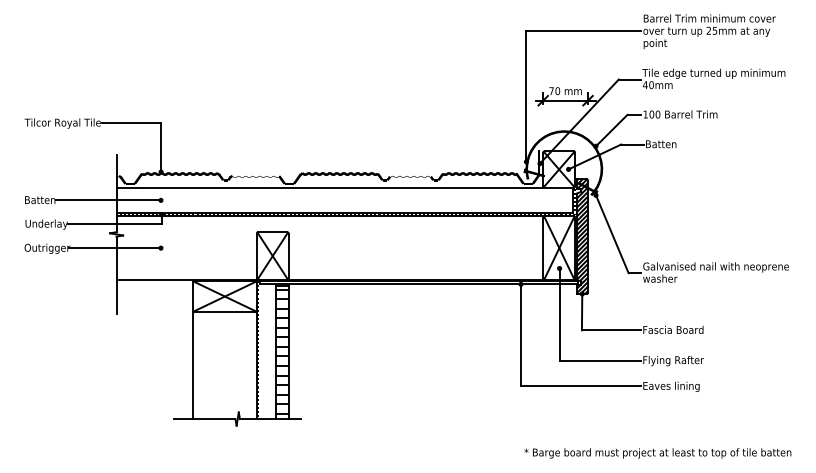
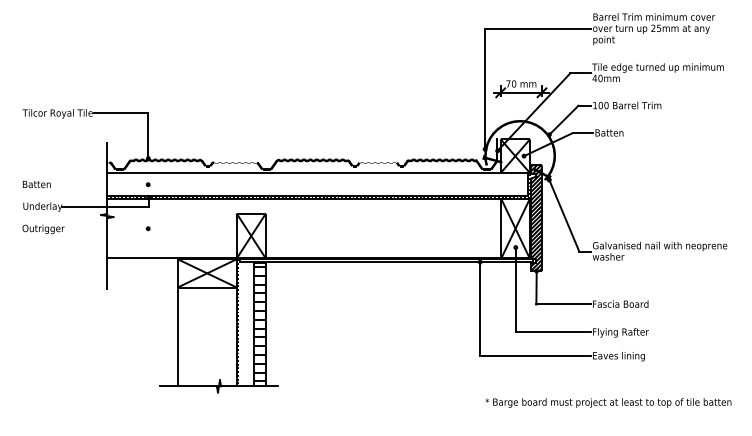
line: (108, 200) -> (99, 184), removed
line: (114, 247) -> (105, 228), removed
text: (658, 452) -> (608, 402), moved

